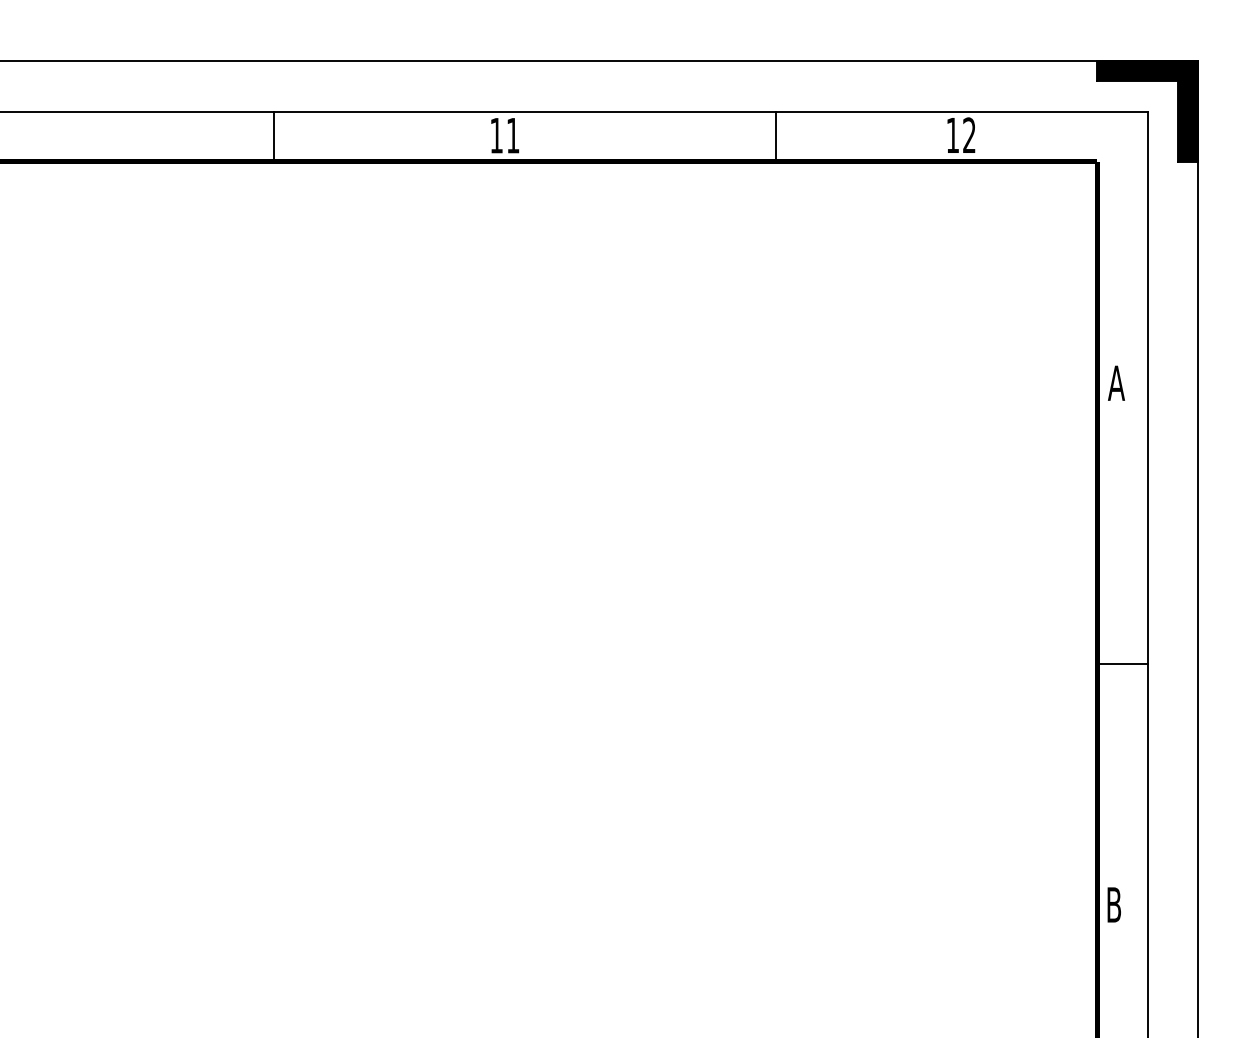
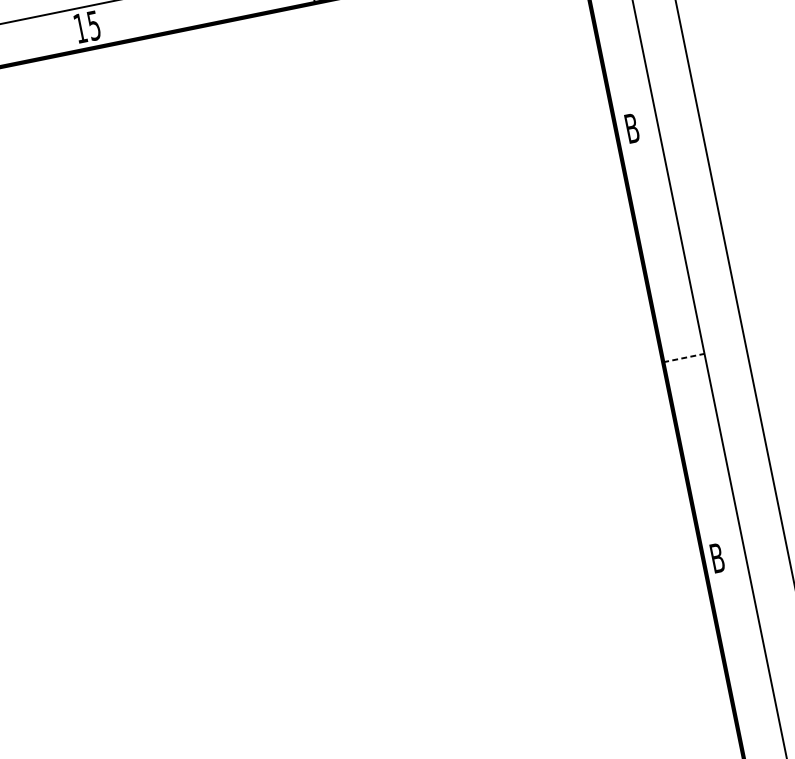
text: (513, 135) -> (94, 25), 11 -> 15
text: (1116, 382) -> (631, 127), A -> B
line: (1122, 663) -> (683, 358), solid -> dashed

